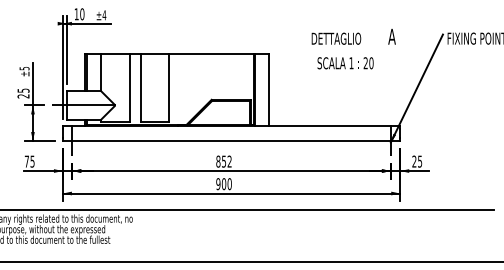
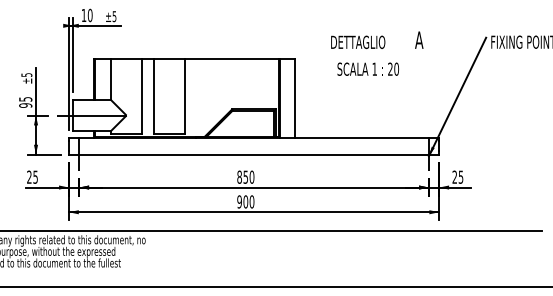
text: (104, 15) -> (114, 16), ±4 -> ±5
text: (354, 48) -> (377, 53), moved
text: (23, 96) -> (25, 105), 25 -> 95
text: (27, 160) -> (29, 176), 75 -> 25
text: (229, 160) -> (251, 176), 852 -> 850

